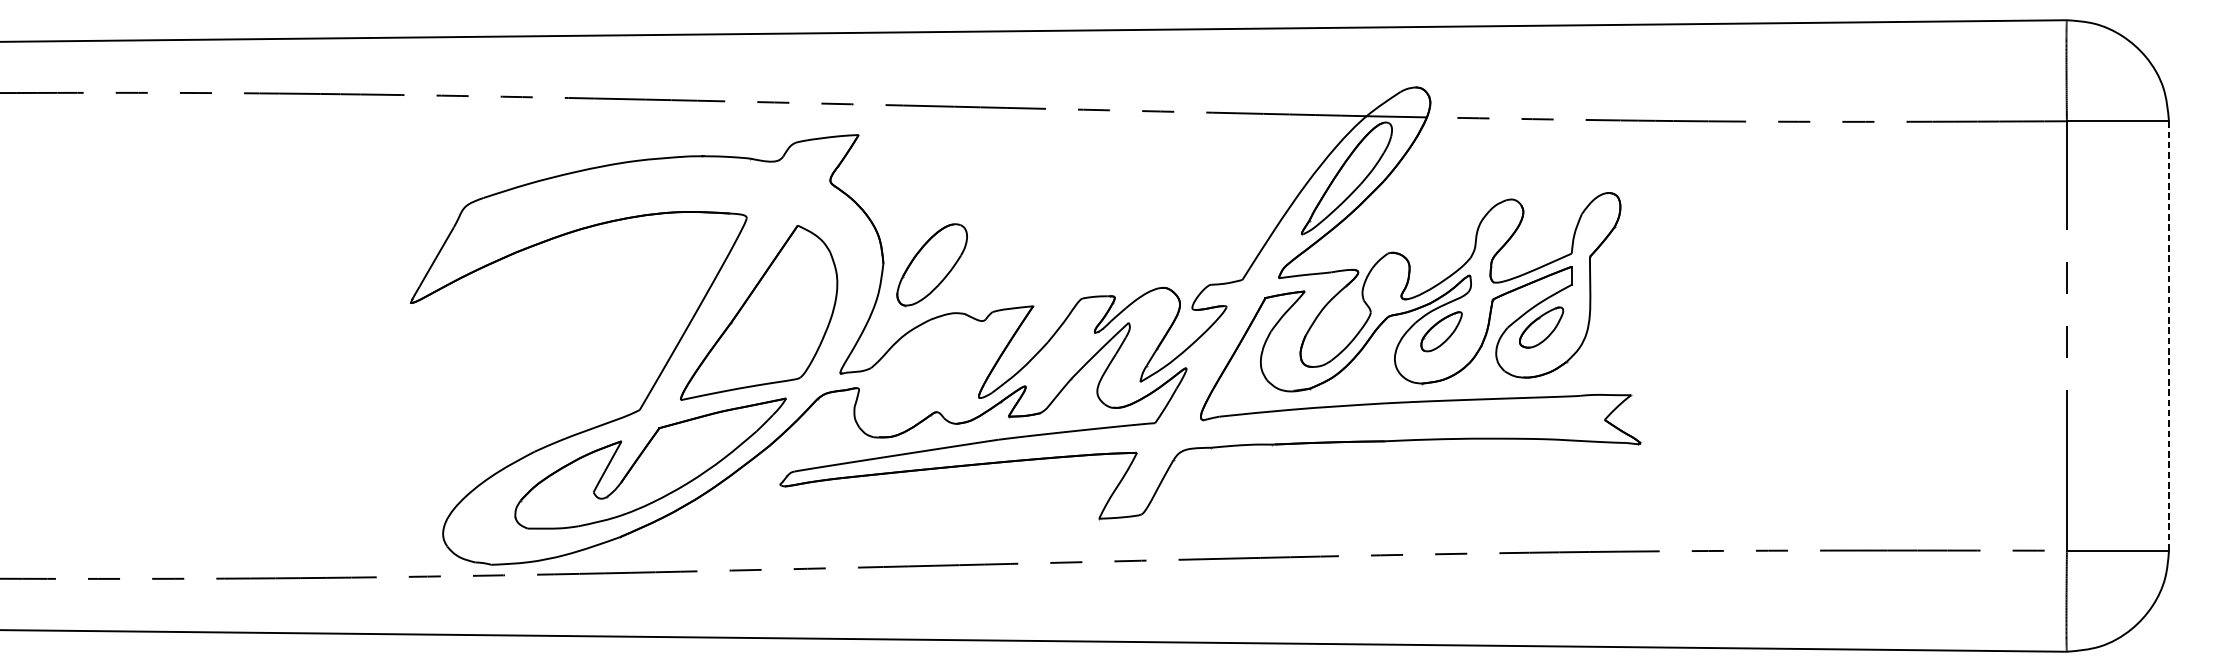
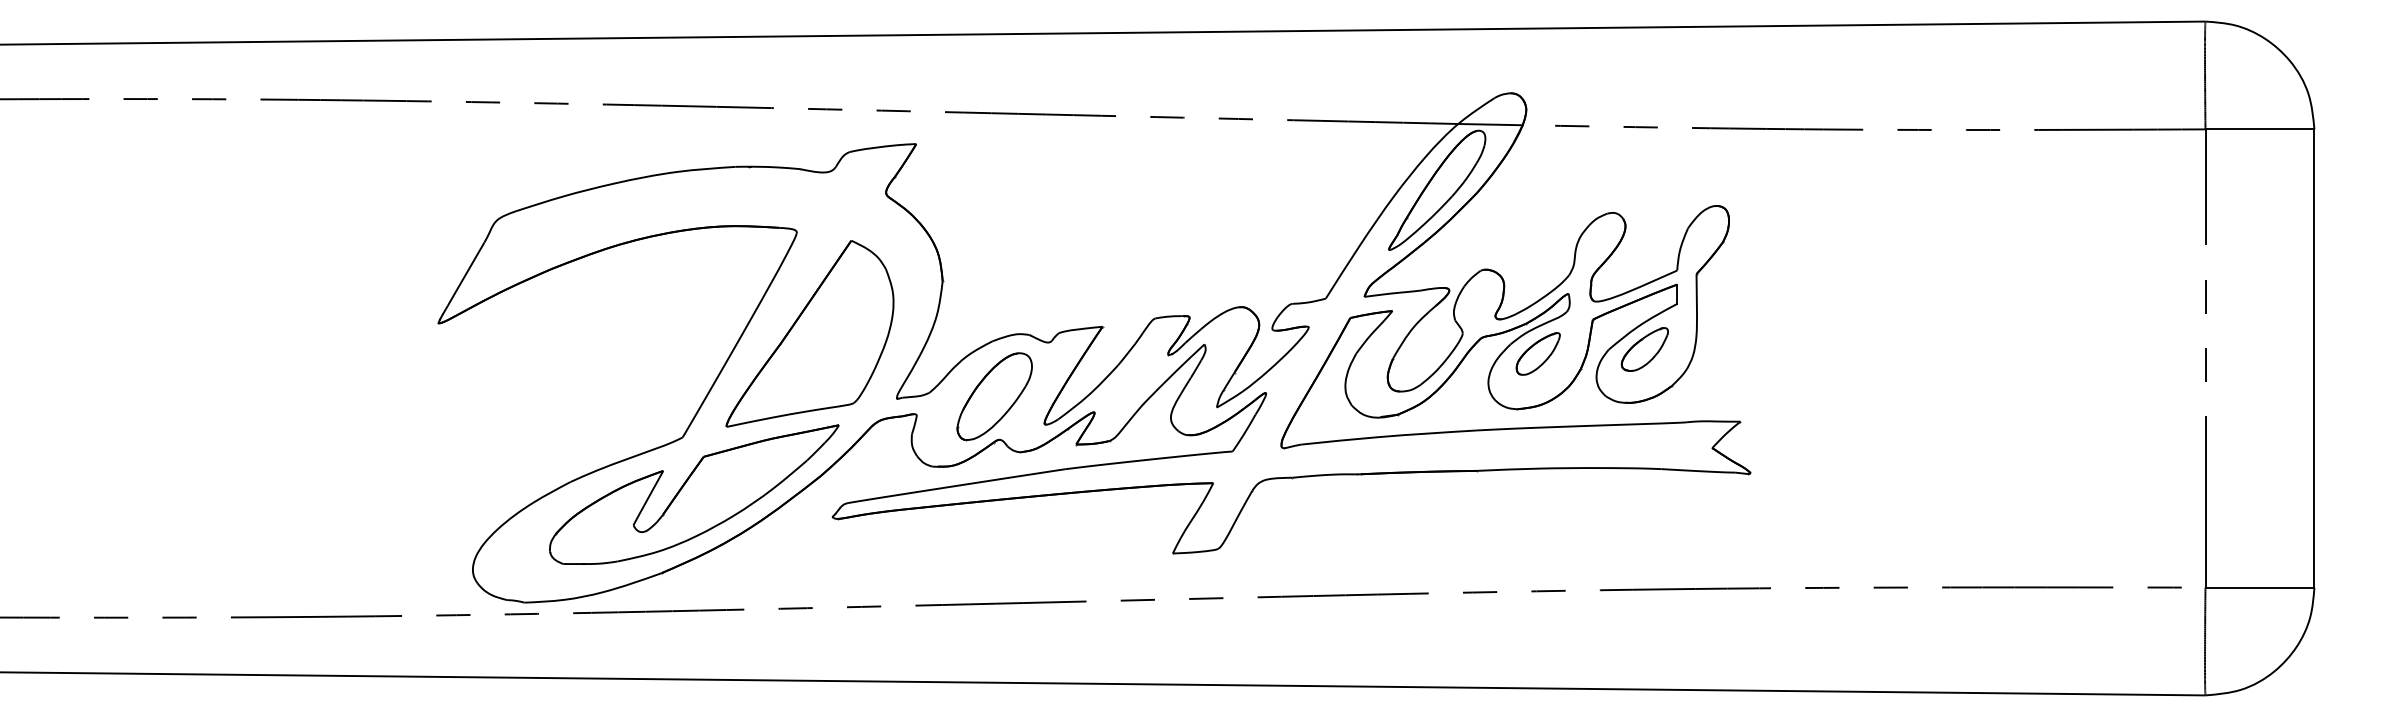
part: (931, 264) -> (994, 396), moved
line: (2169, 336) -> (2314, 358), dashed -> solid

